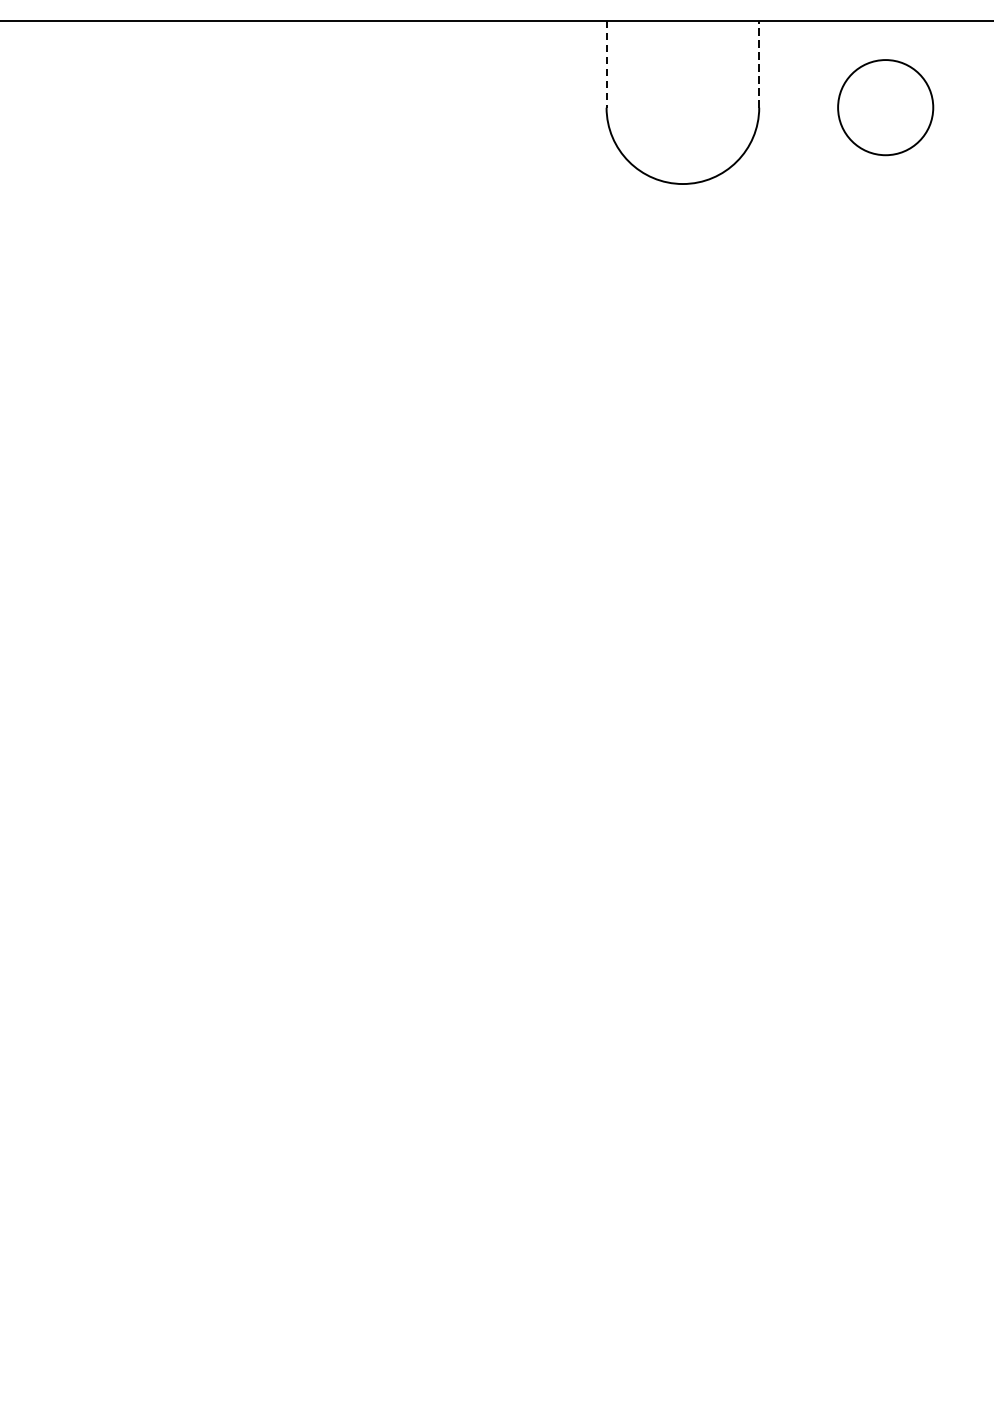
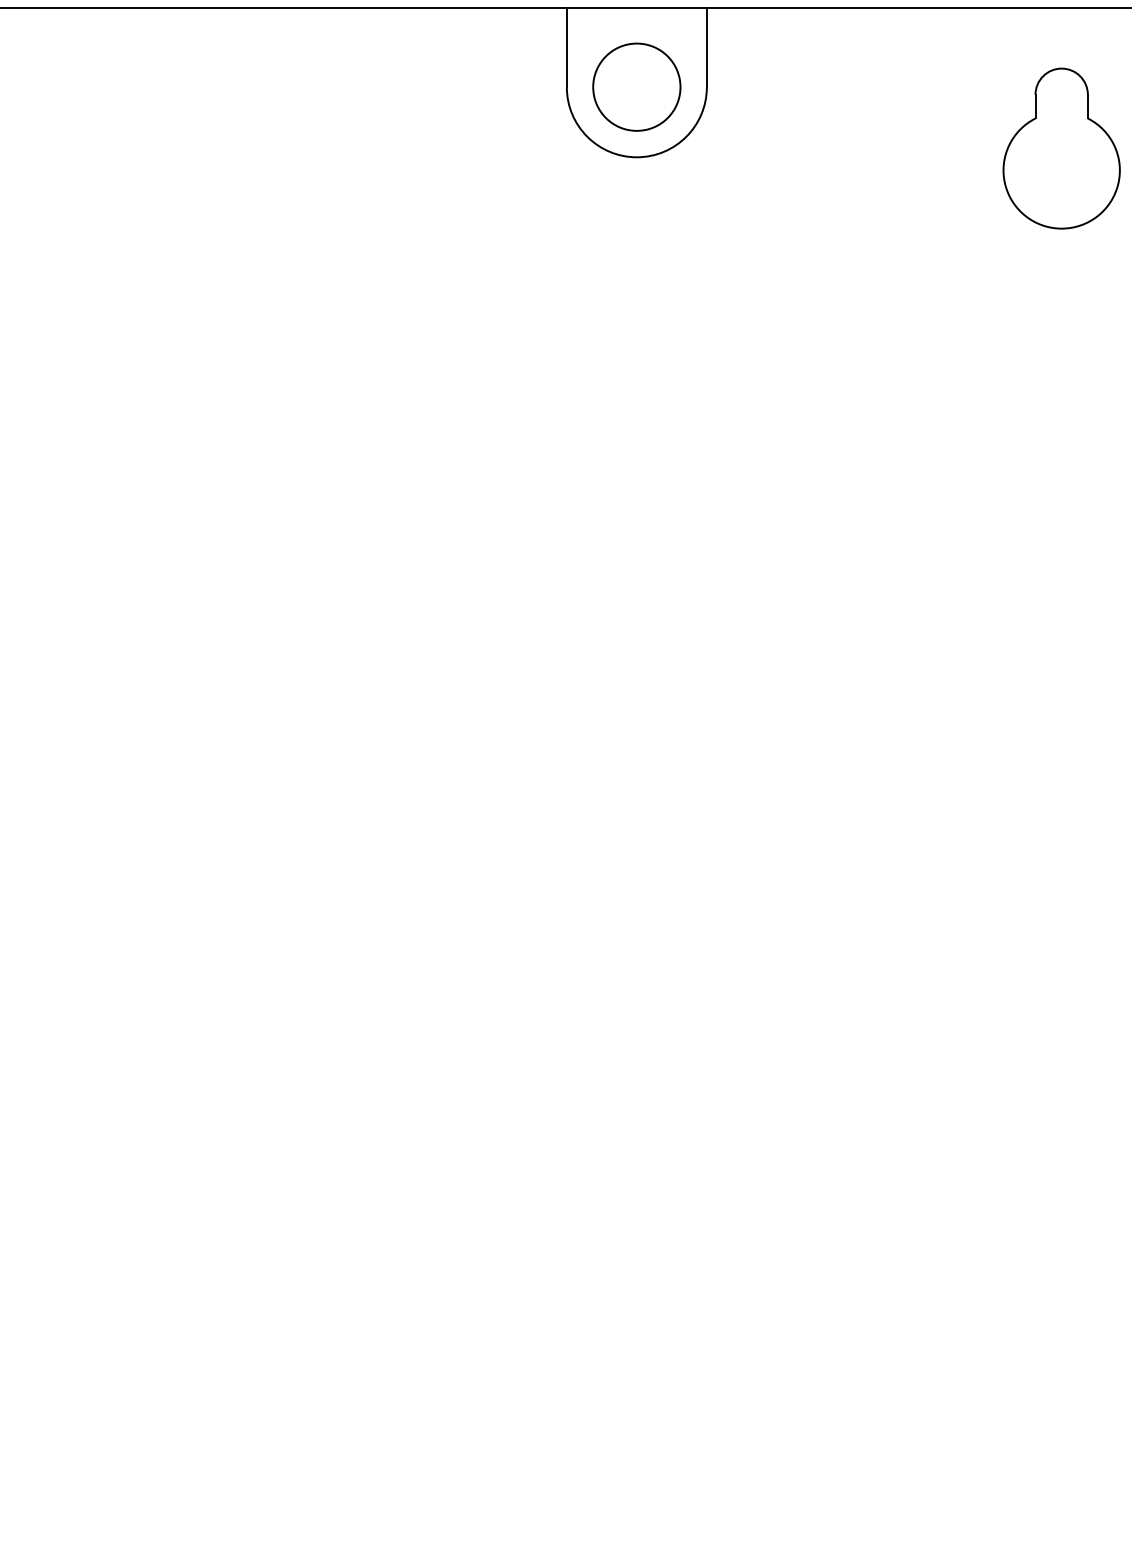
line: (606, 64) -> (566, 47), dashed -> solid
line: (758, 64) -> (706, 47), dashed -> solid
circle: (885, 106) -> (636, 86), moved

